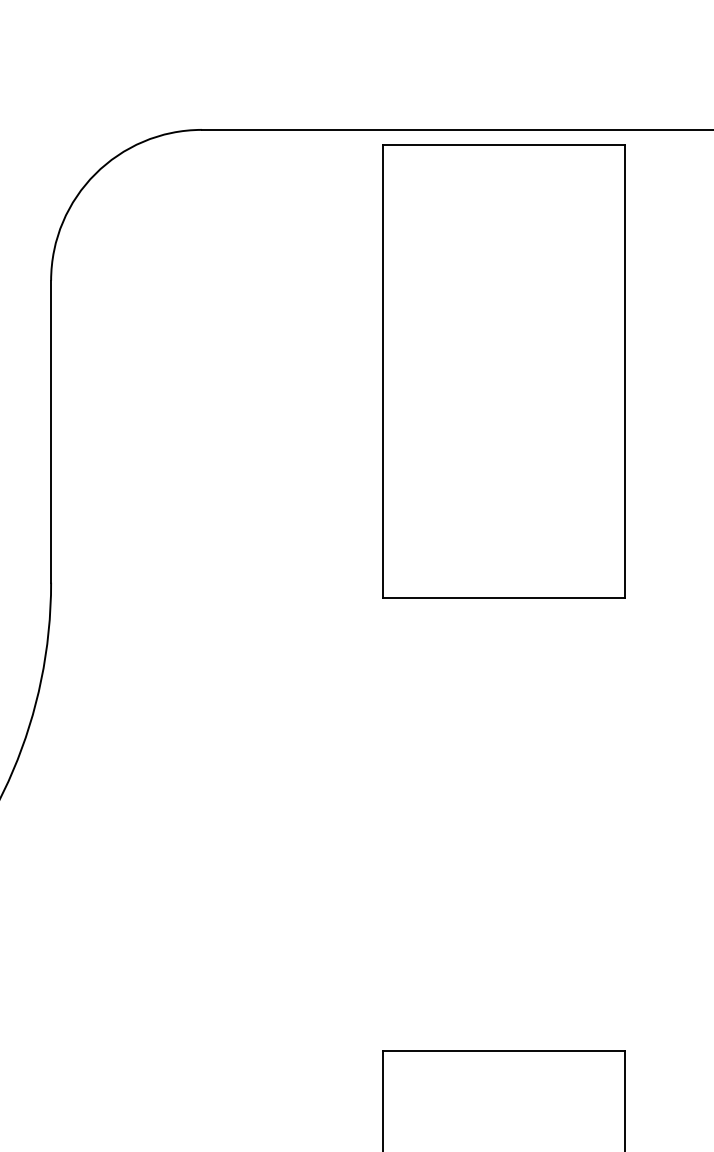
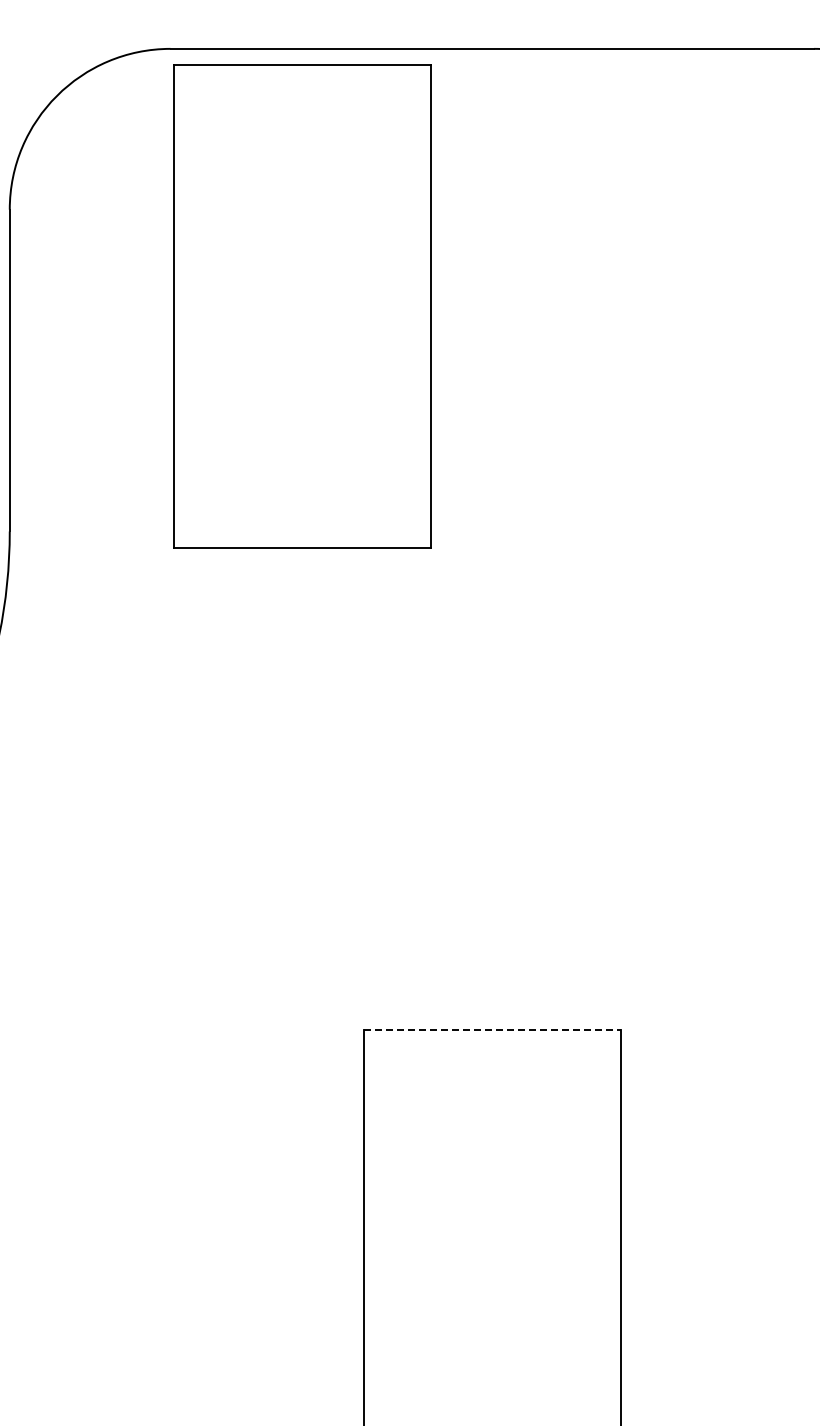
part: (504, 371) -> (302, 306), moved
line: (504, 1050) -> (492, 1030), solid -> dashed

